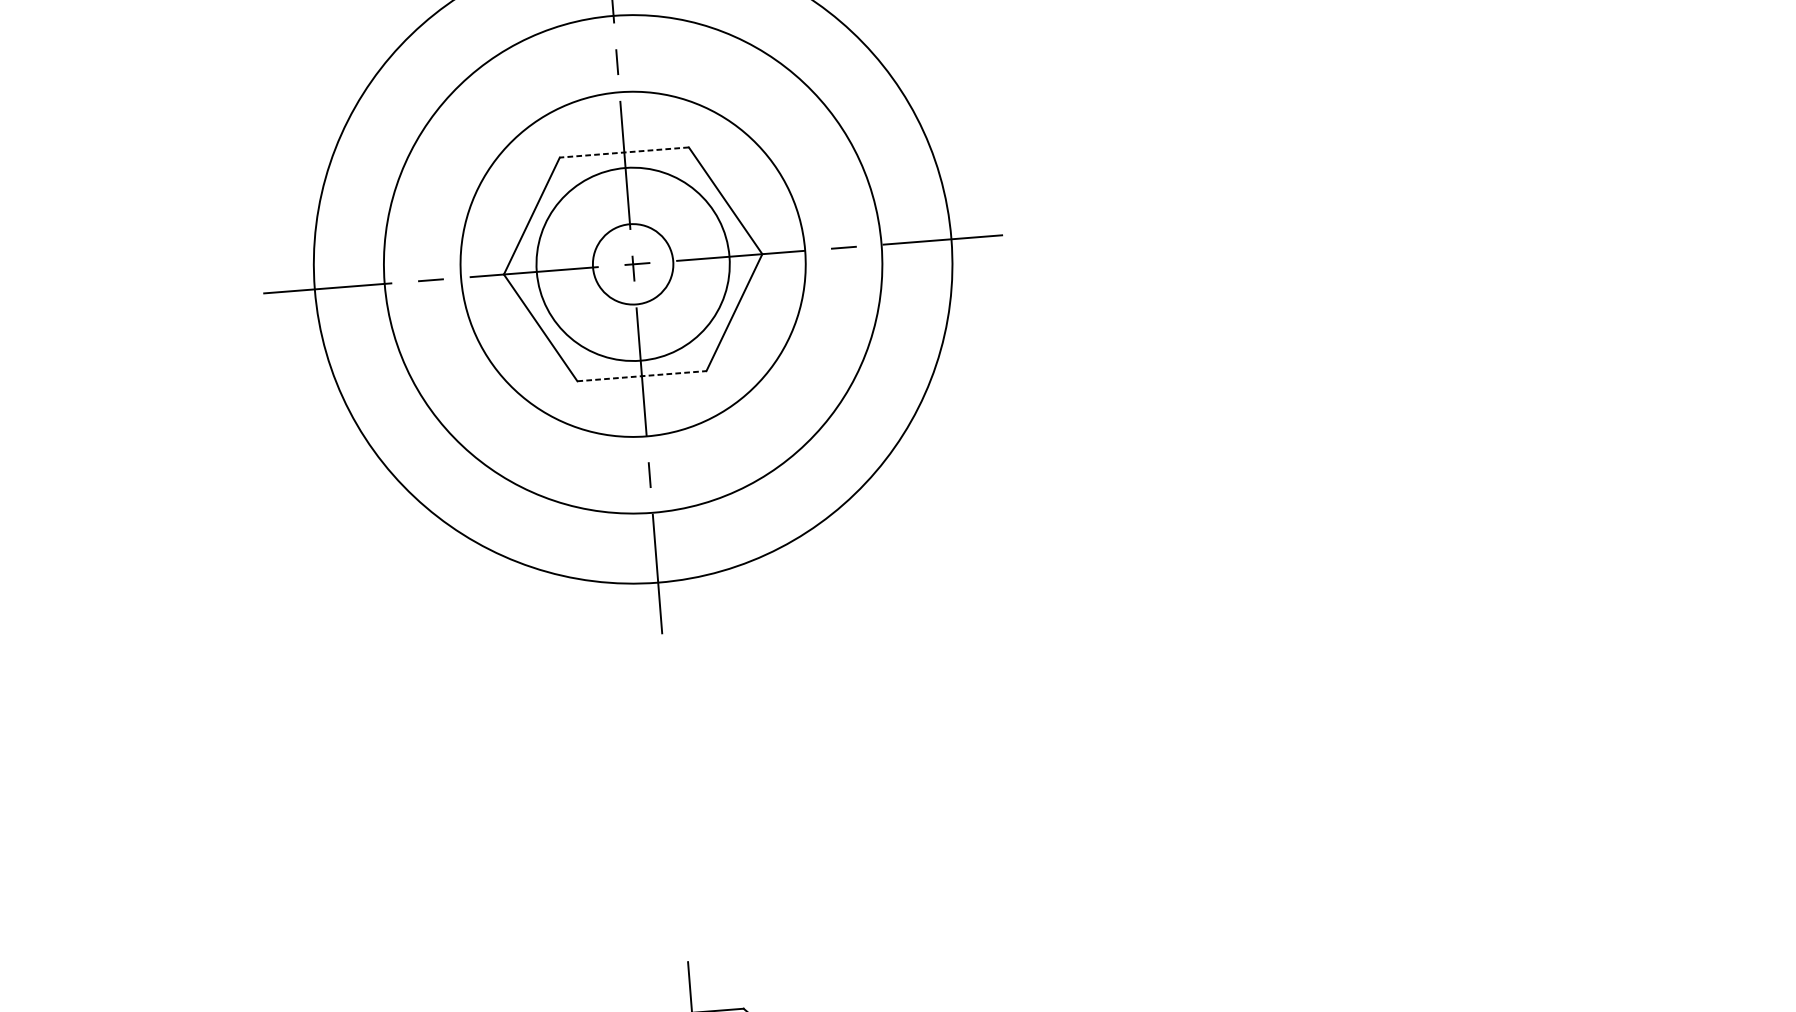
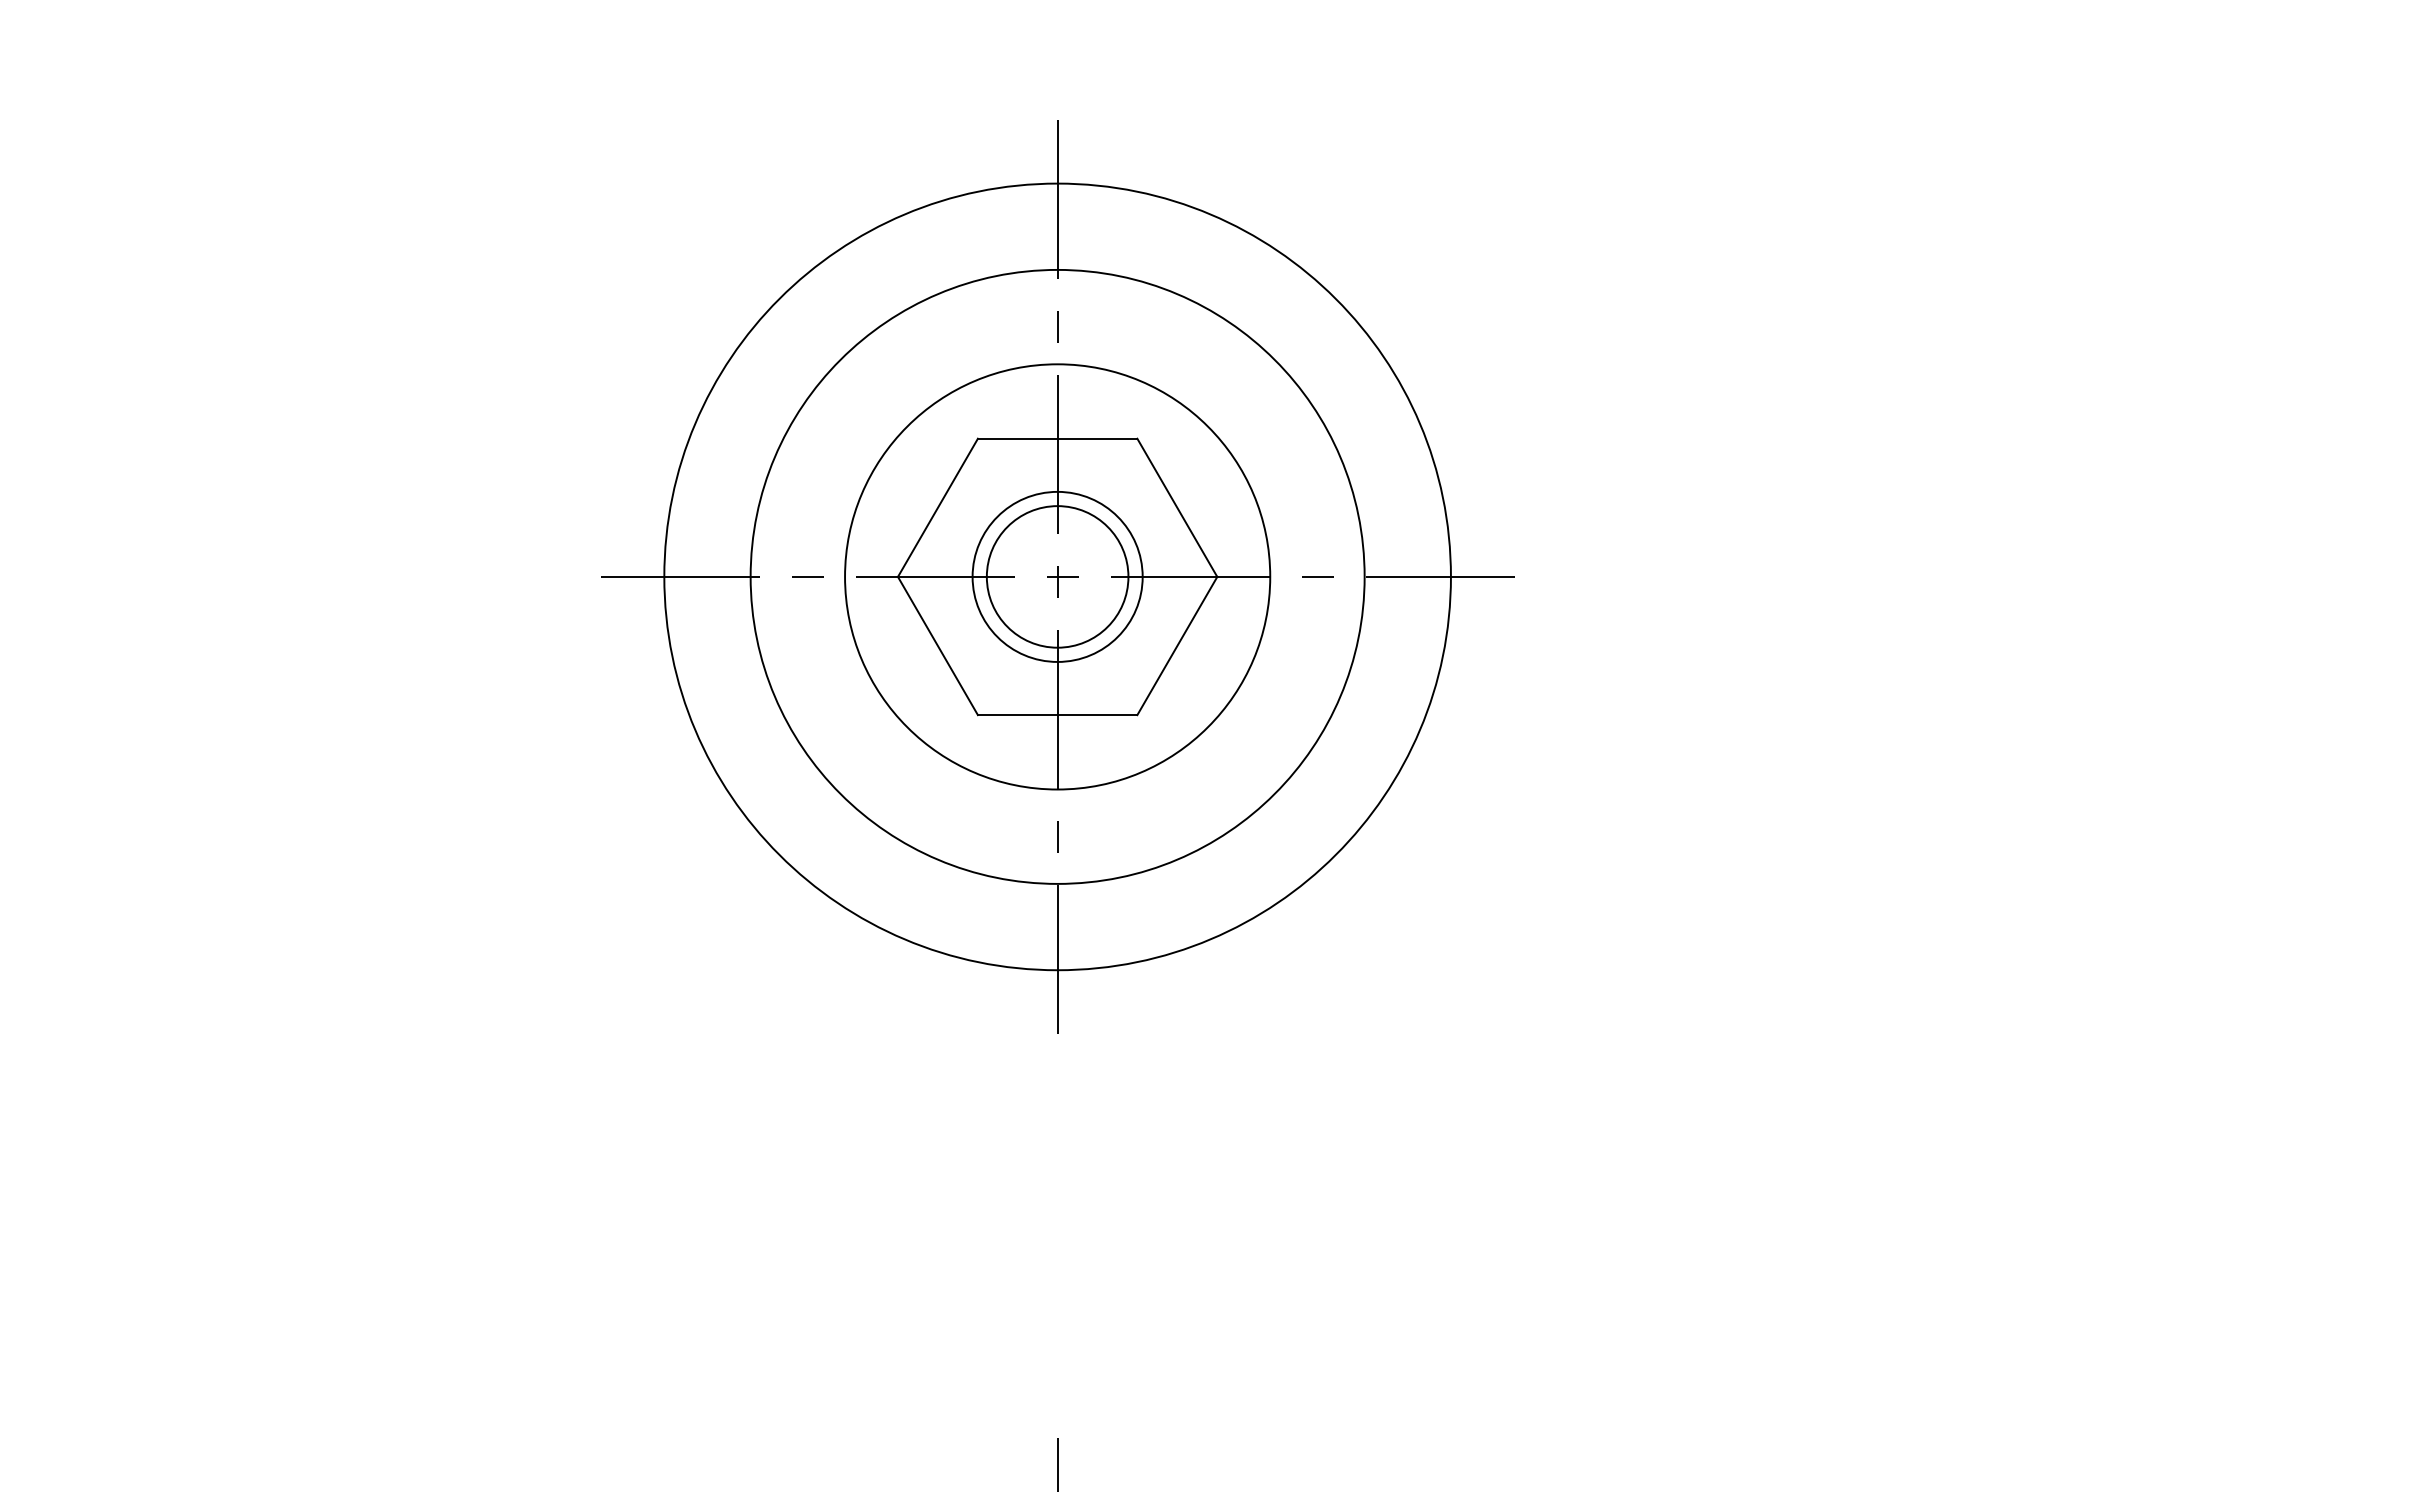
line: (624, 152) -> (1057, 438), dashed -> solid
circle: (633, 264) -> (1057, 576), size x0.71
circle: (633, 264) -> (1057, 576), size x1.43
line: (641, 376) -> (1057, 715), dashed -> solid

